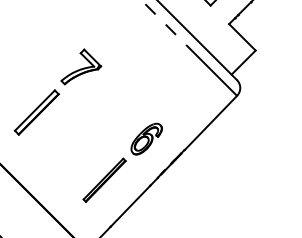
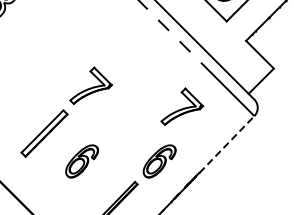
part: (168, 86) -> (182, 106), added
line: (210, 123) -> (226, 145), solid -> dashed
part: (72, 138) -> (81, 160), added

